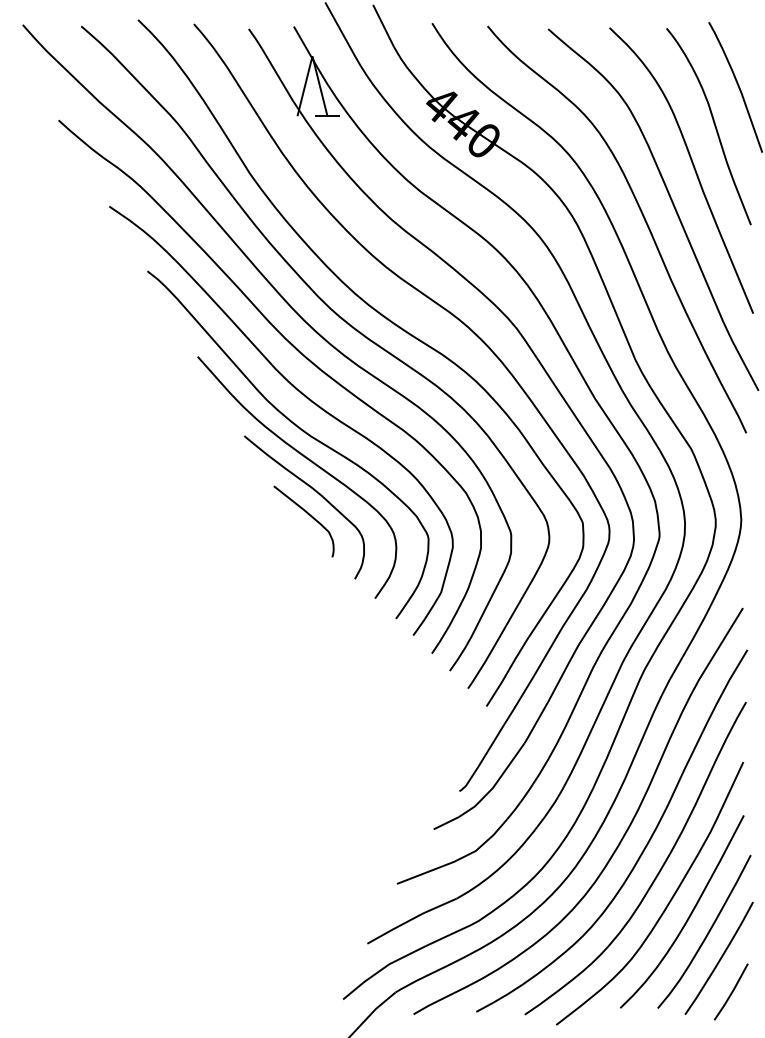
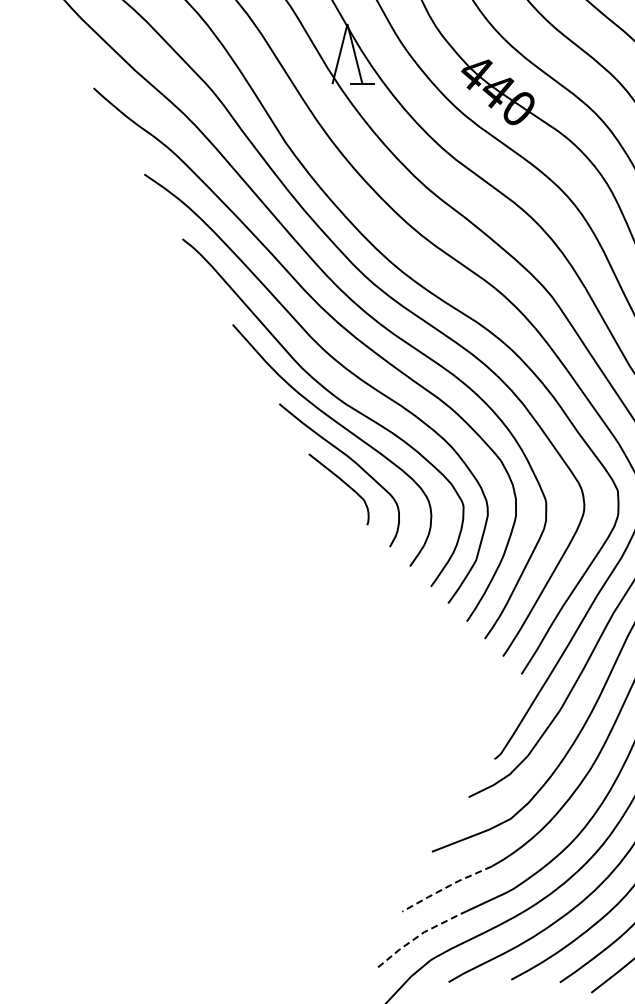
line: (411, 919) -> (446, 887), solid -> dashed
line: (382, 969) -> (417, 937), solid -> dashed

